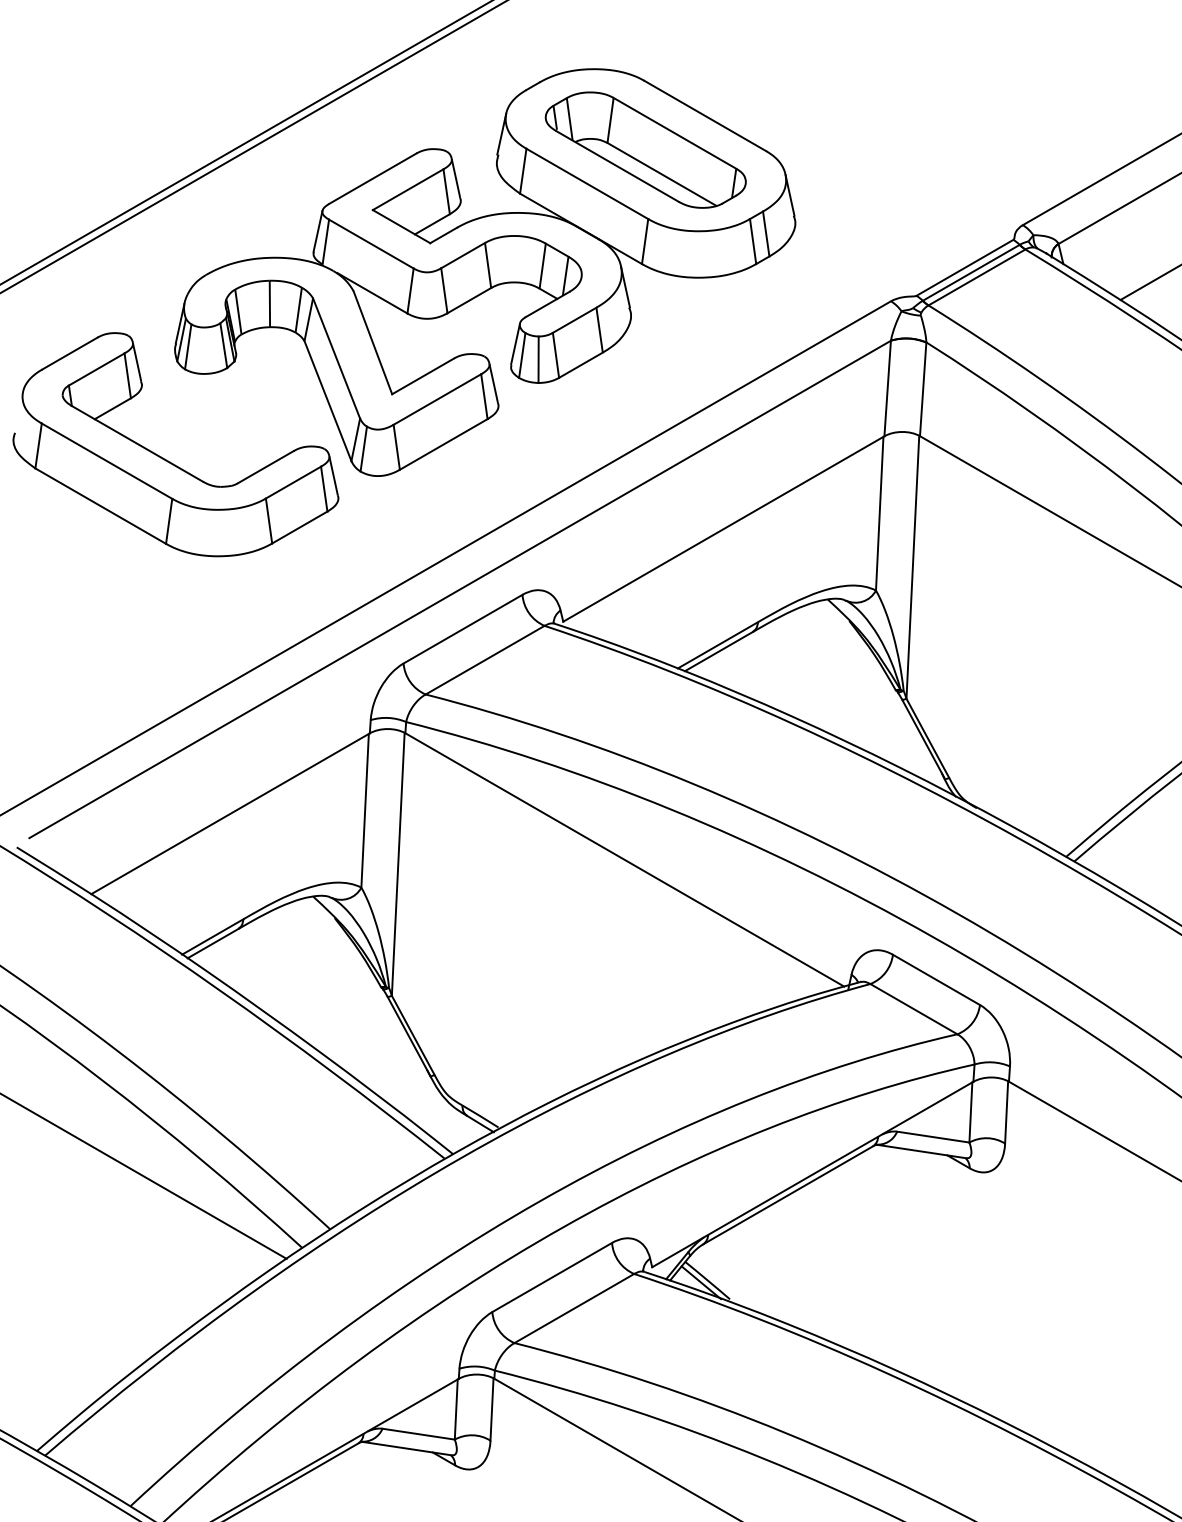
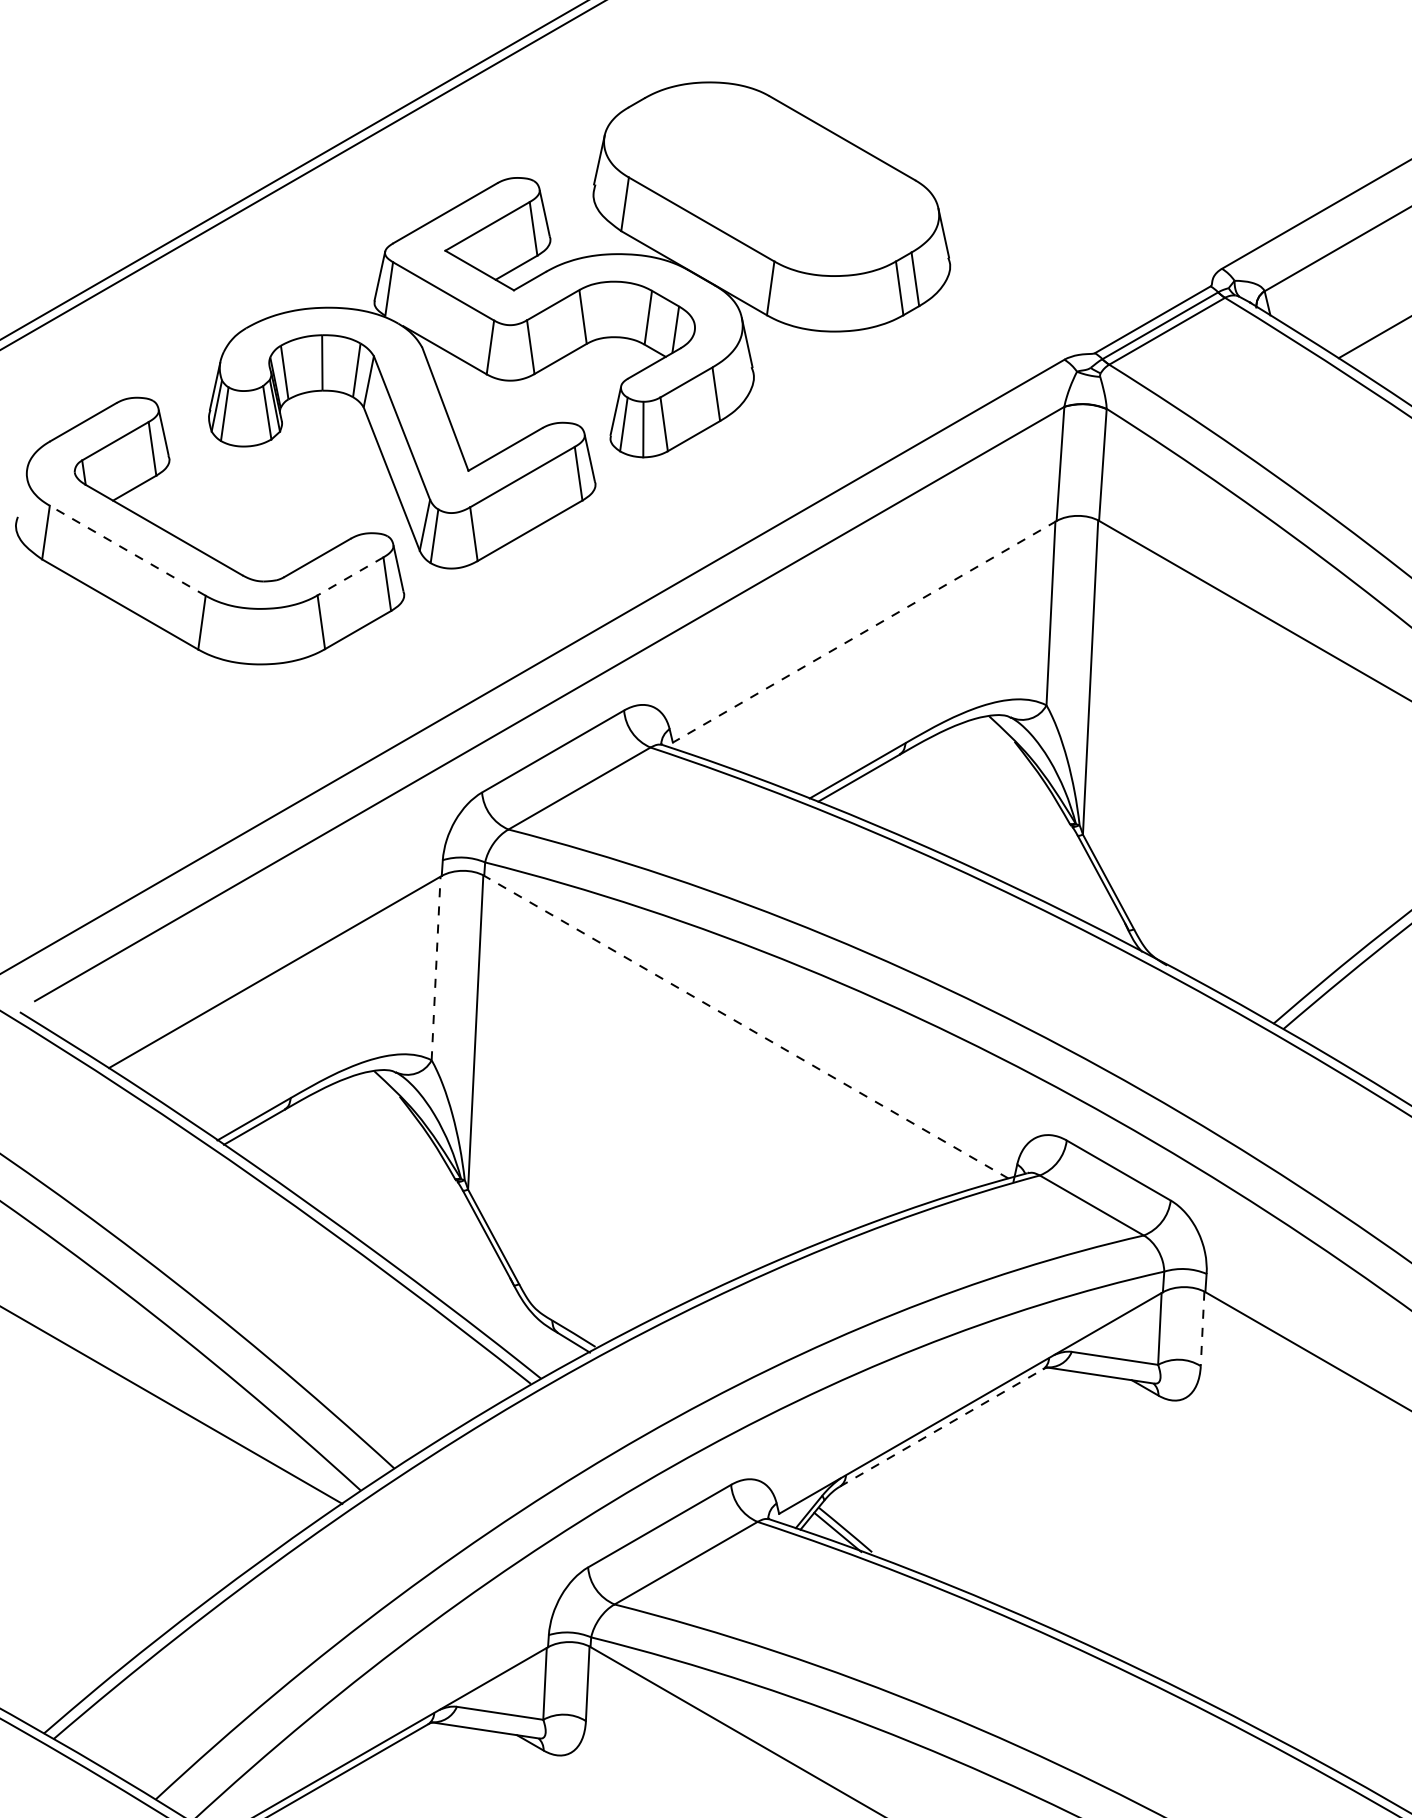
part: (645, 149) -> (771, 178), removed
line: (106, 460) -> (127, 549), solid -> dashed
line: (293, 482) -> (350, 576), solid -> dashed
line: (723, 529) -> (864, 632), solid -> dashed
line: (365, 810) -> (436, 968), solid -> dashed
line: (624, 859) -> (746, 1026), solid -> dashed
line: (1006, 1112) -> (1202, 1328), solid -> dashed
line: (788, 1195) -> (941, 1428), solid -> dashed

